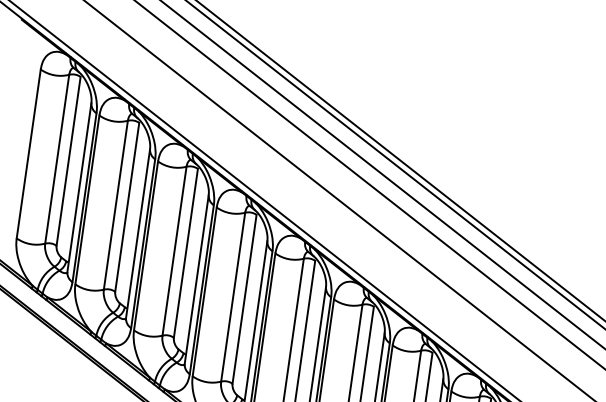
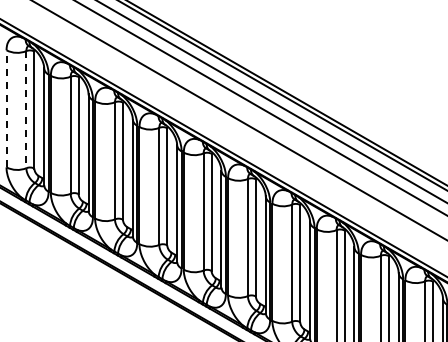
line: (28, 153) -> (6, 108), solid -> dashed
line: (57, 159) -> (26, 109), solid -> dashed

